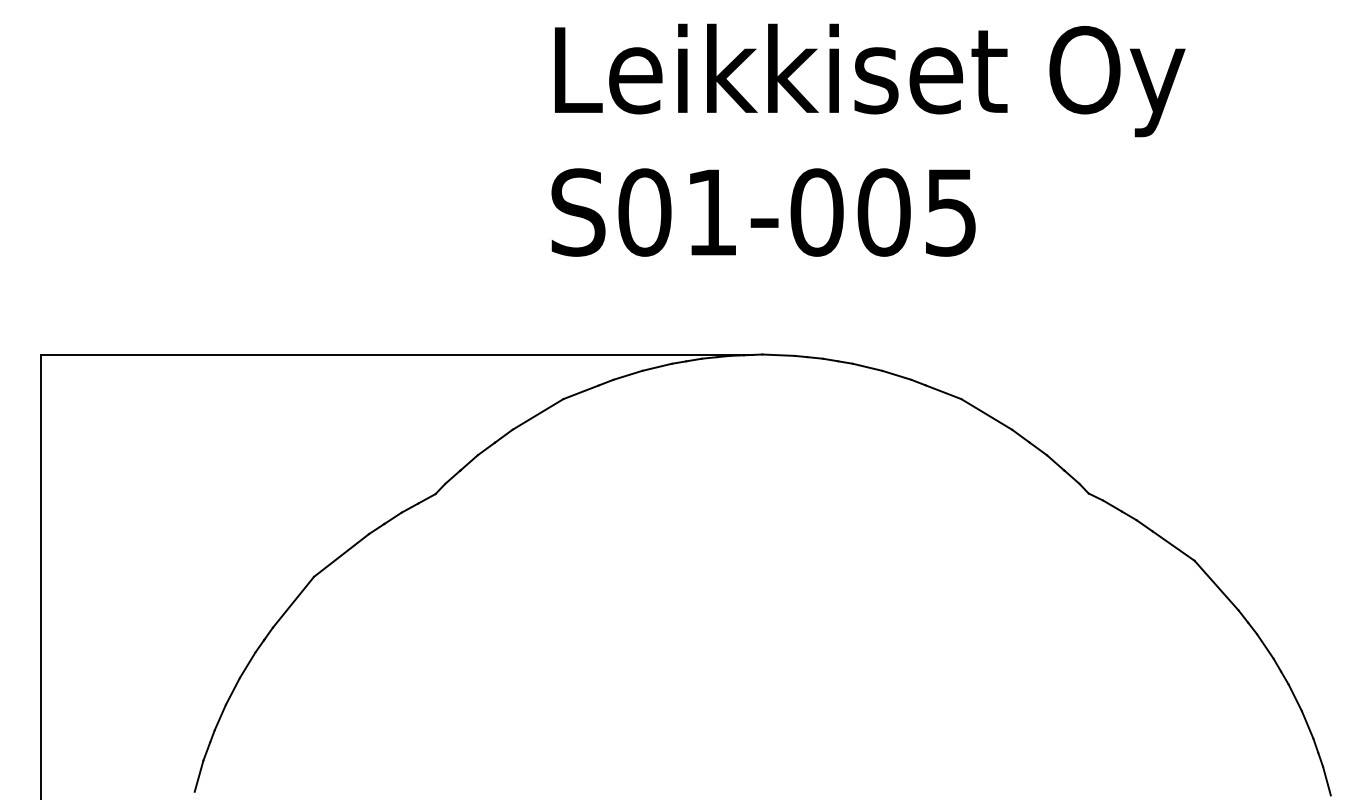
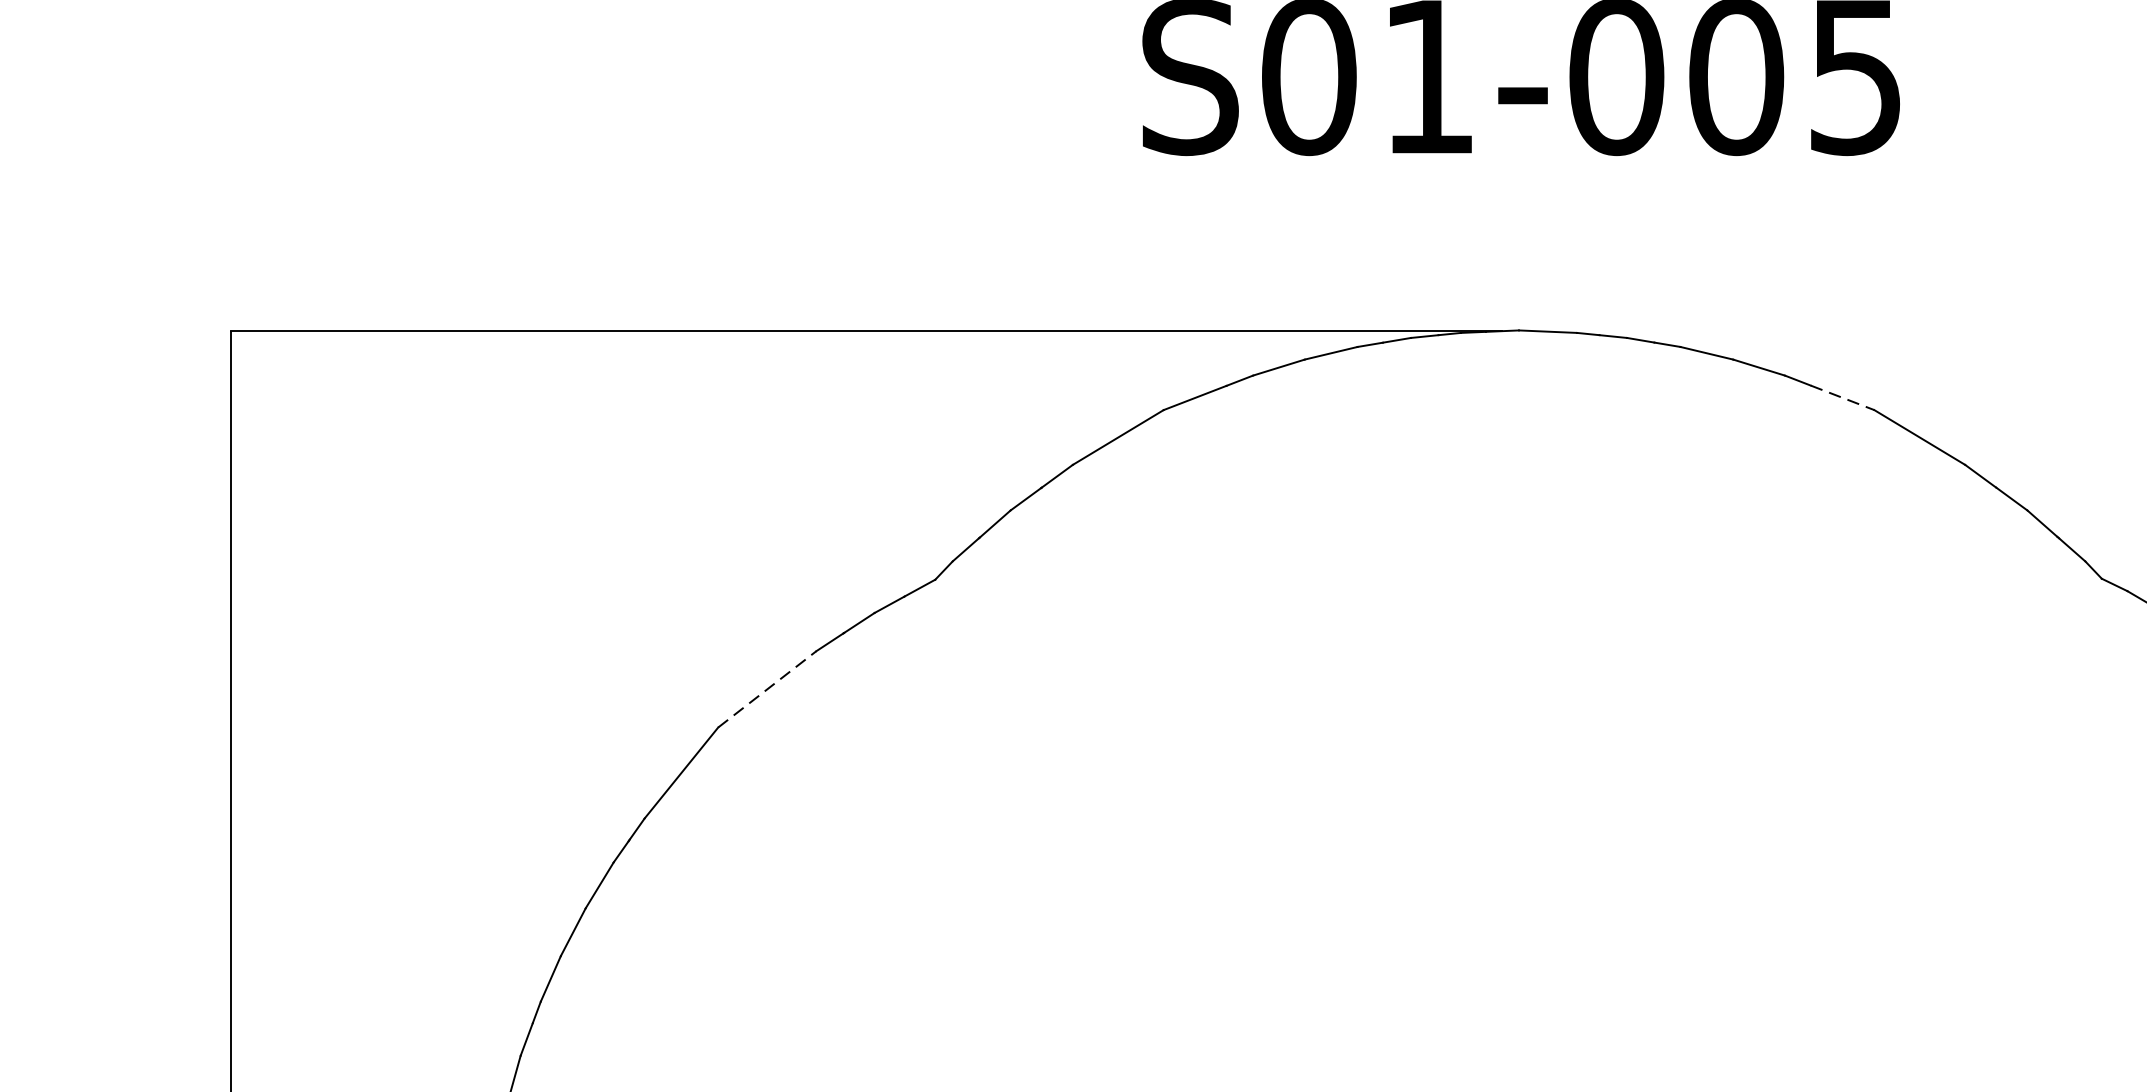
line: (944, 392) -> (1844, 398), solid -> dashed
line: (341, 555) -> (767, 689), solid -> dashed

